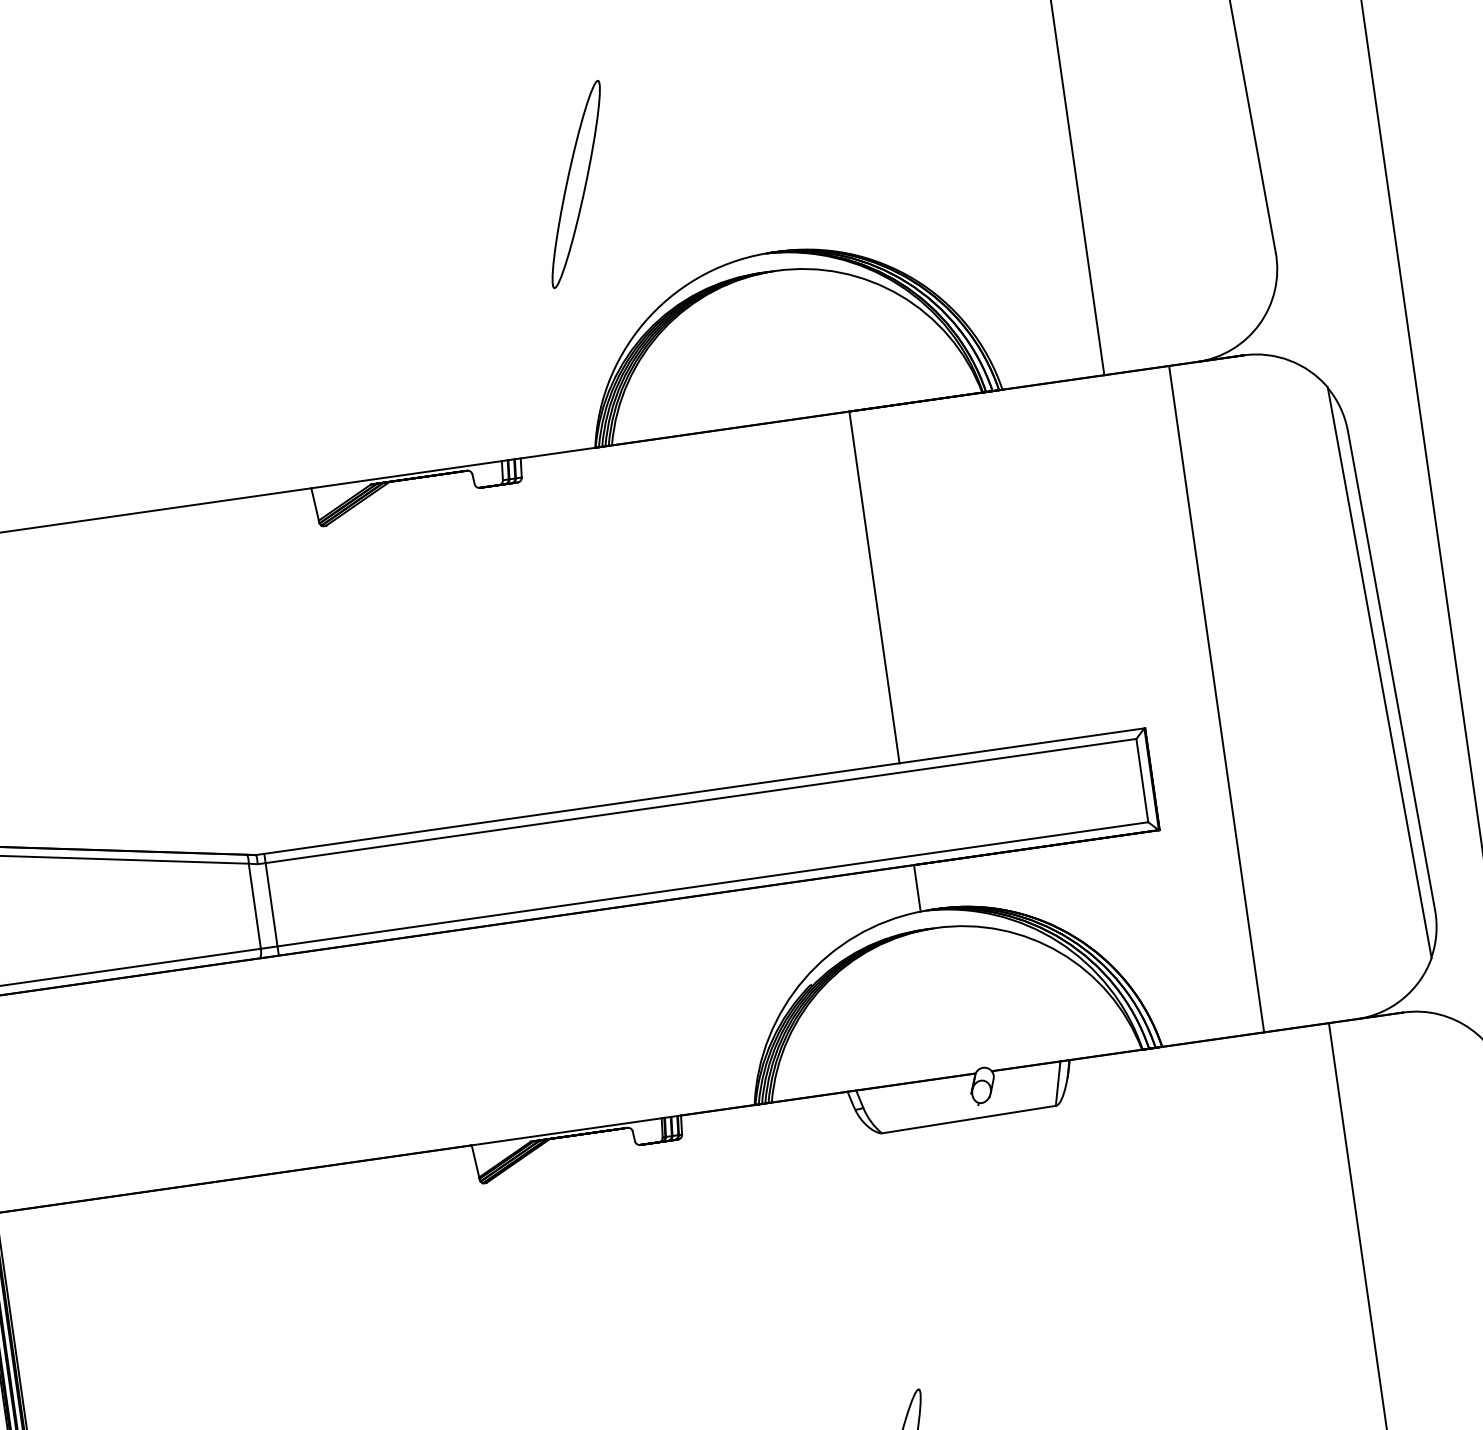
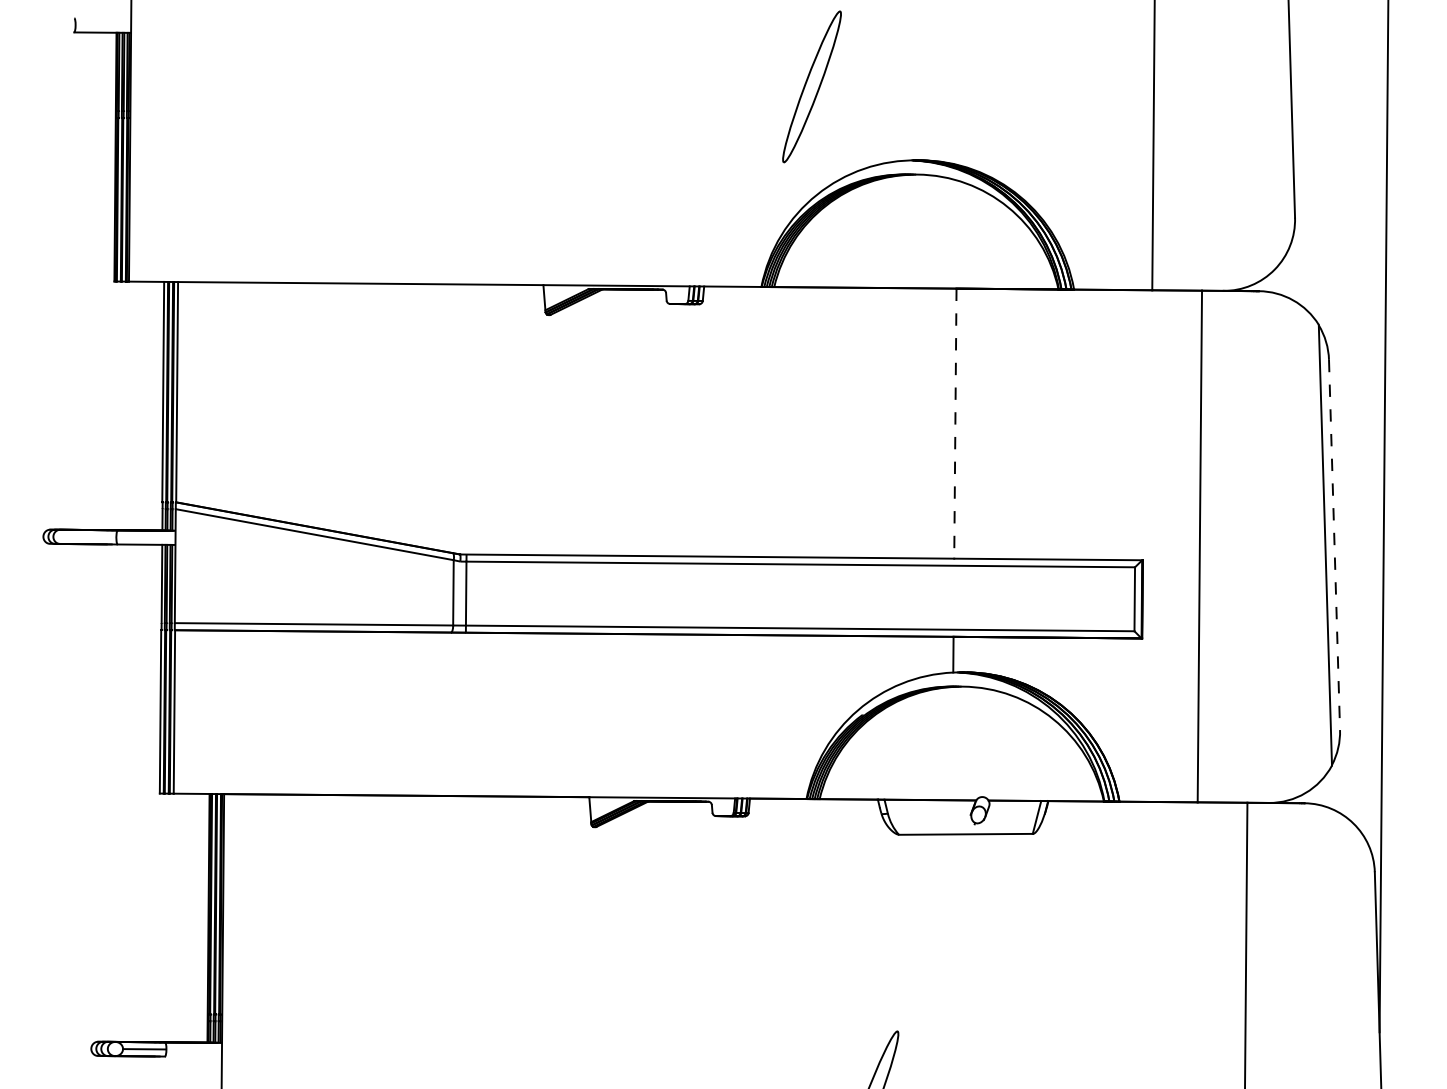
part: (575, 184) -> (811, 86), moved
line: (874, 588) -> (955, 424), solid -> dashed
line: (1391, 671) -> (1334, 545), solid -> dashed

